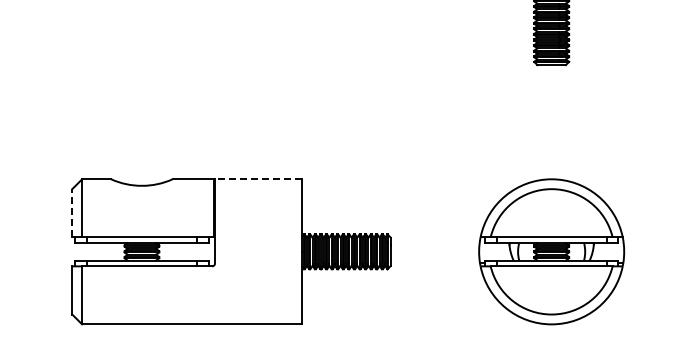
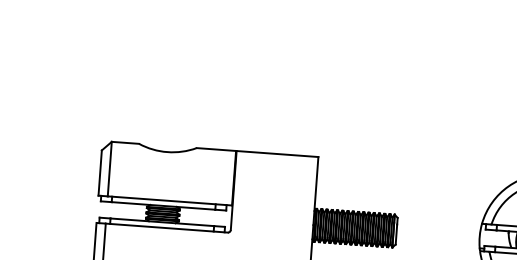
line: (258, 179) -> (277, 154), dashed -> solid
line: (72, 212) -> (100, 172), dashed -> solid

